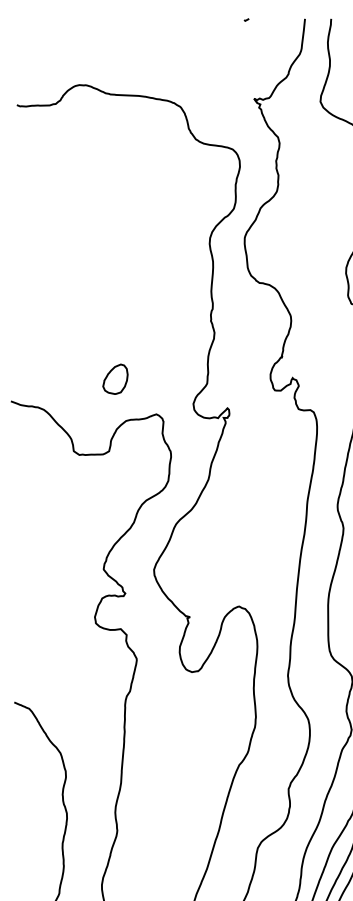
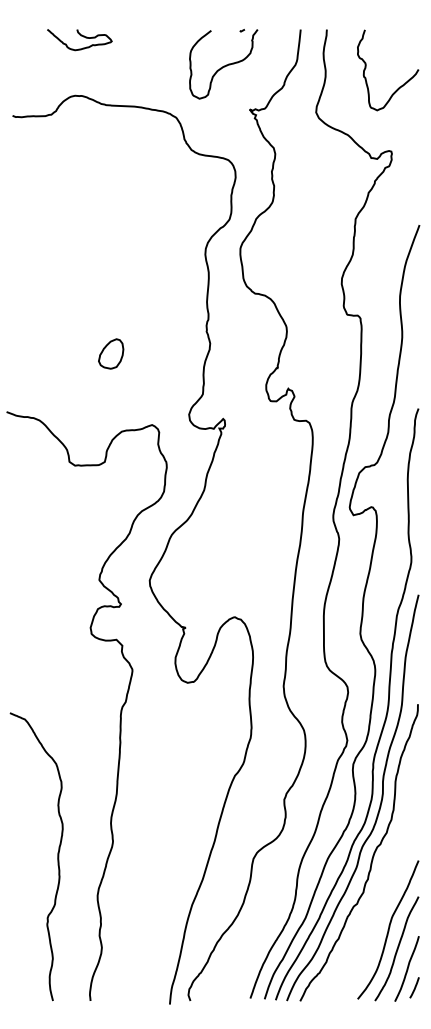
curve: (85, 25) -> (81, 36), added
curve: (228, 54) -> (224, 65), added
part: (115, 378) -> (111, 353), moved

